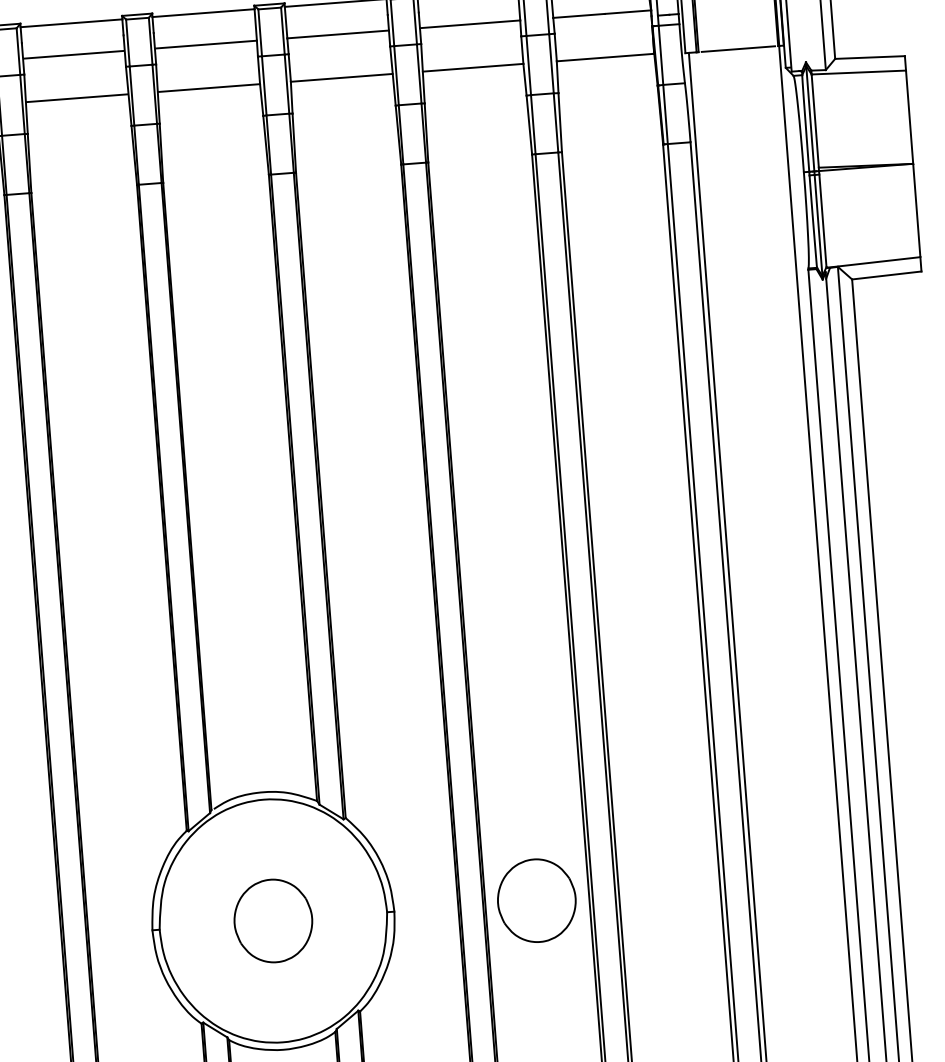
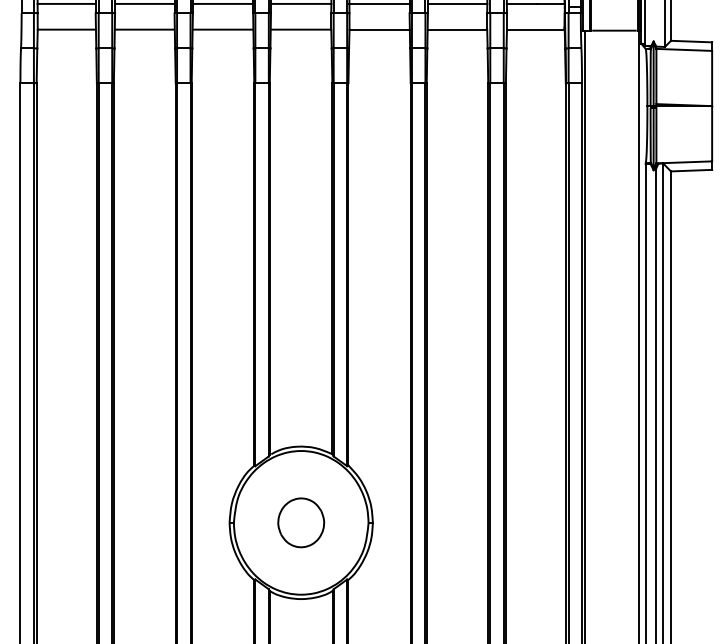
part: (537, 900) -> (457, 522), removed

